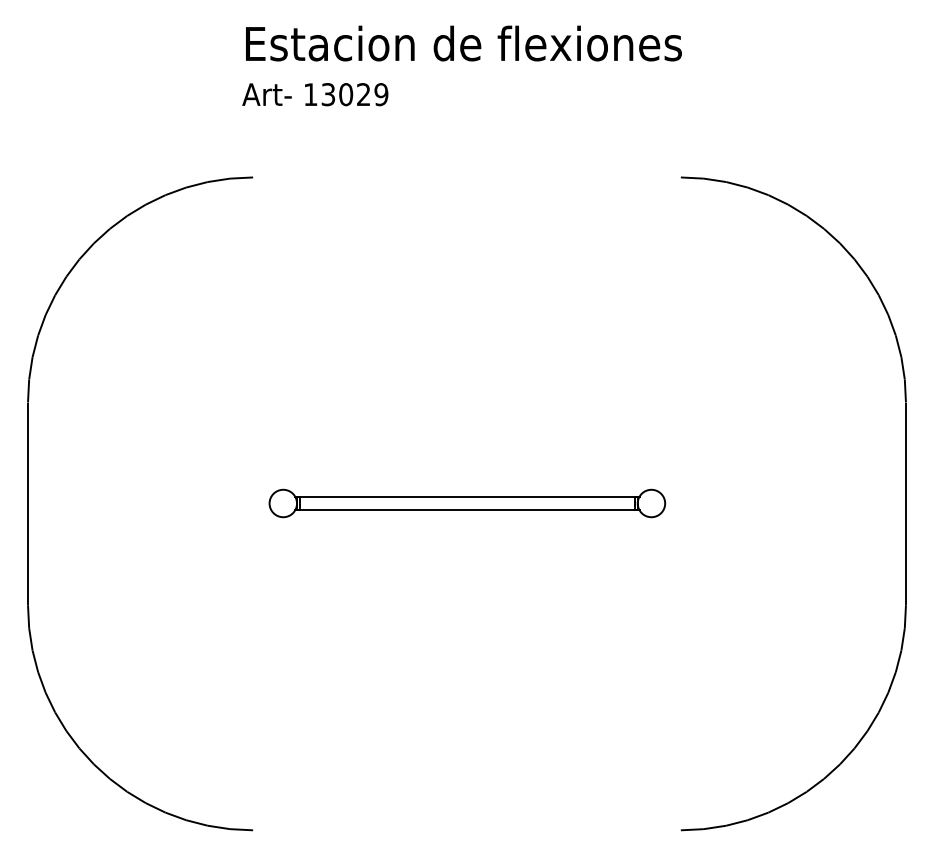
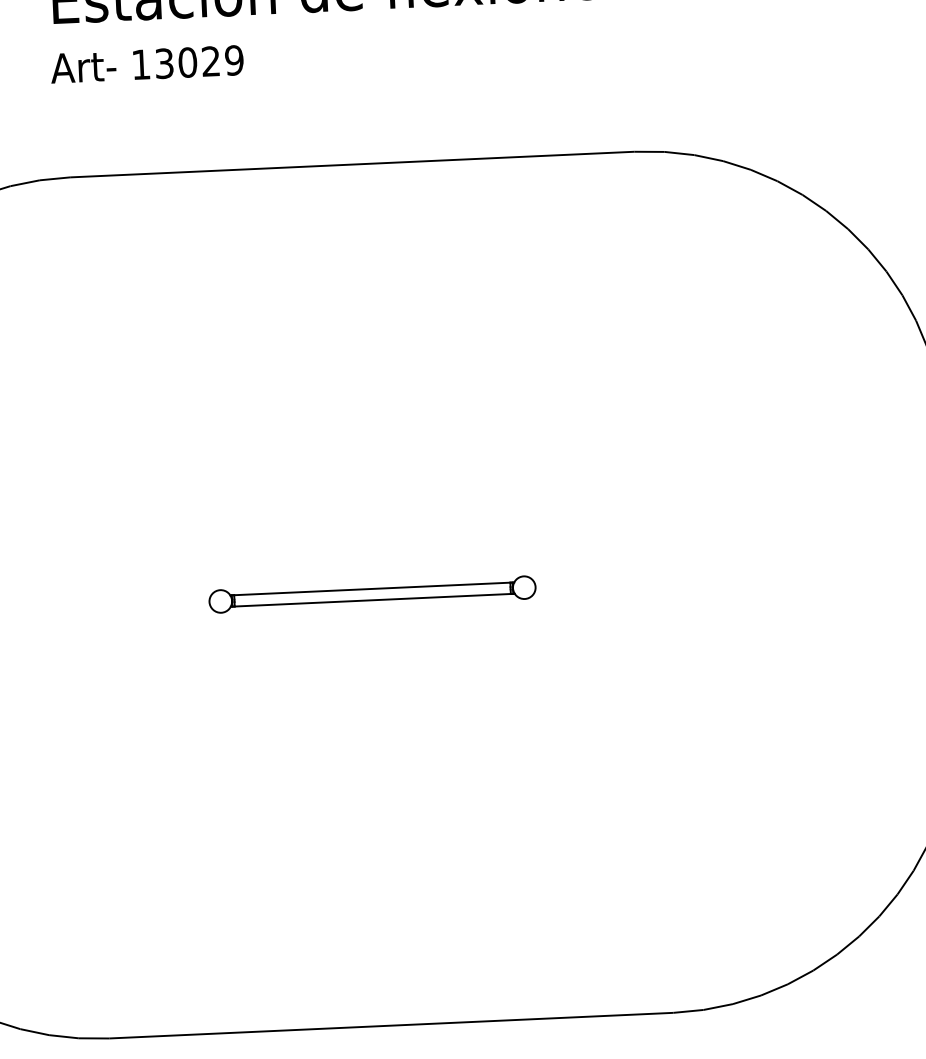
line: (466, 177) -> (351, 164), added
part: (467, 503) -> (372, 594), size x0.62
line: (466, 830) -> (390, 1025), added

